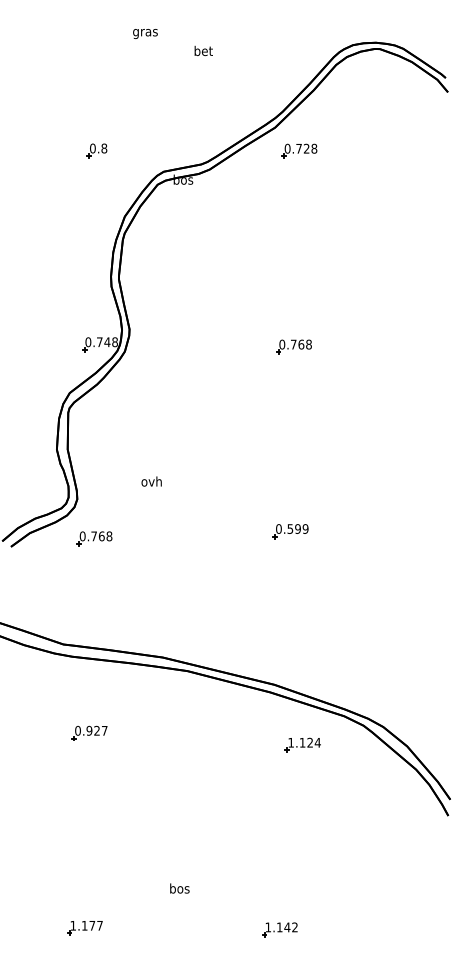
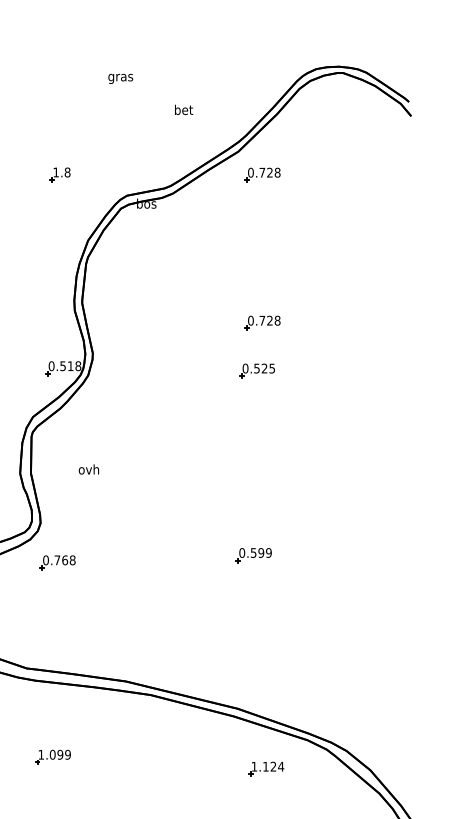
text: (145, 33) -> (120, 78), moved
text: (203, 50) -> (183, 109), moved
text: (92, 148) -> (55, 172), 0.8 -> 1.8
part: (299, 298) -> (262, 322), added
text: (103, 342) -> (66, 366), 0.748 -> 0.518
text: (300, 344) -> (263, 368), 0.768 -> 0.525
text: (151, 481) -> (88, 469), moved
text: (91, 730) -> (54, 754), 0.927 -> 1.099

